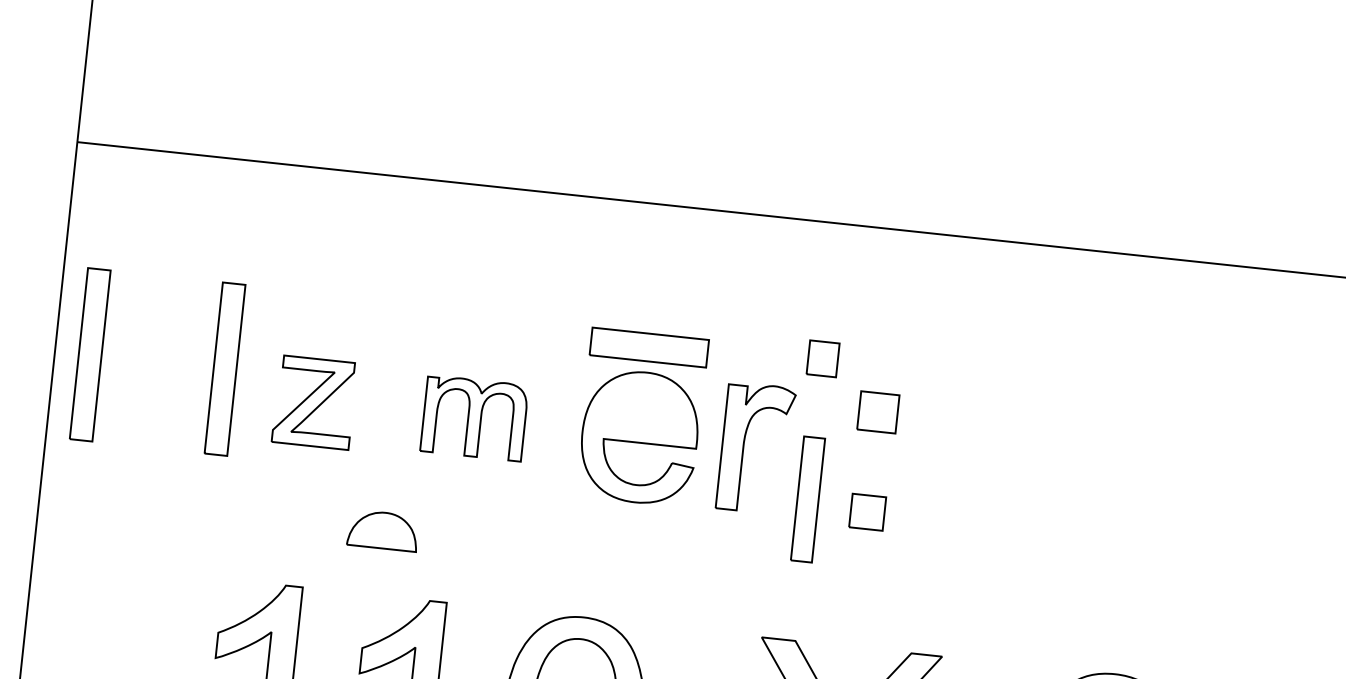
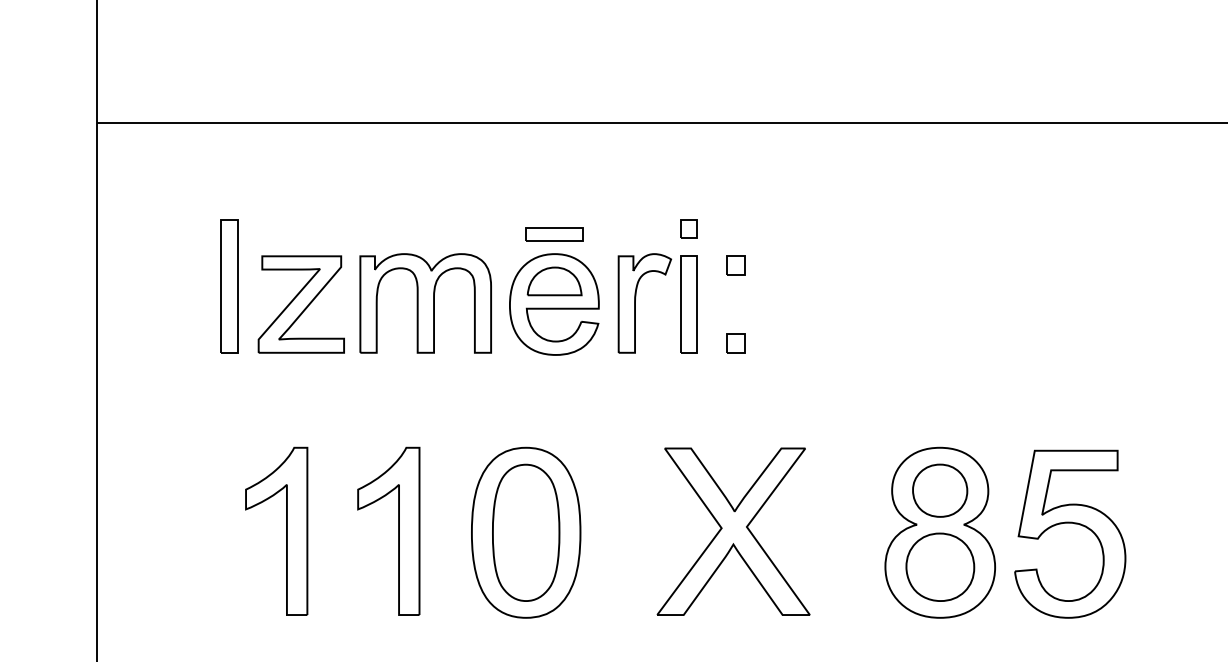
part: (649, 347) -> (554, 234), size x0.62
part: (90, 355) -> (124, 286), removed
part: (822, 358) -> (688, 228), size x0.71
part: (313, 402) -> (300, 304), size x1.43
part: (877, 412) -> (735, 265), size x0.62
part: (474, 418) -> (425, 303), size x1.67
part: (807, 499) -> (688, 304), moved
part: (866, 512) -> (735, 343), size x0.71
part: (383, 530) -> (554, 281), moved

